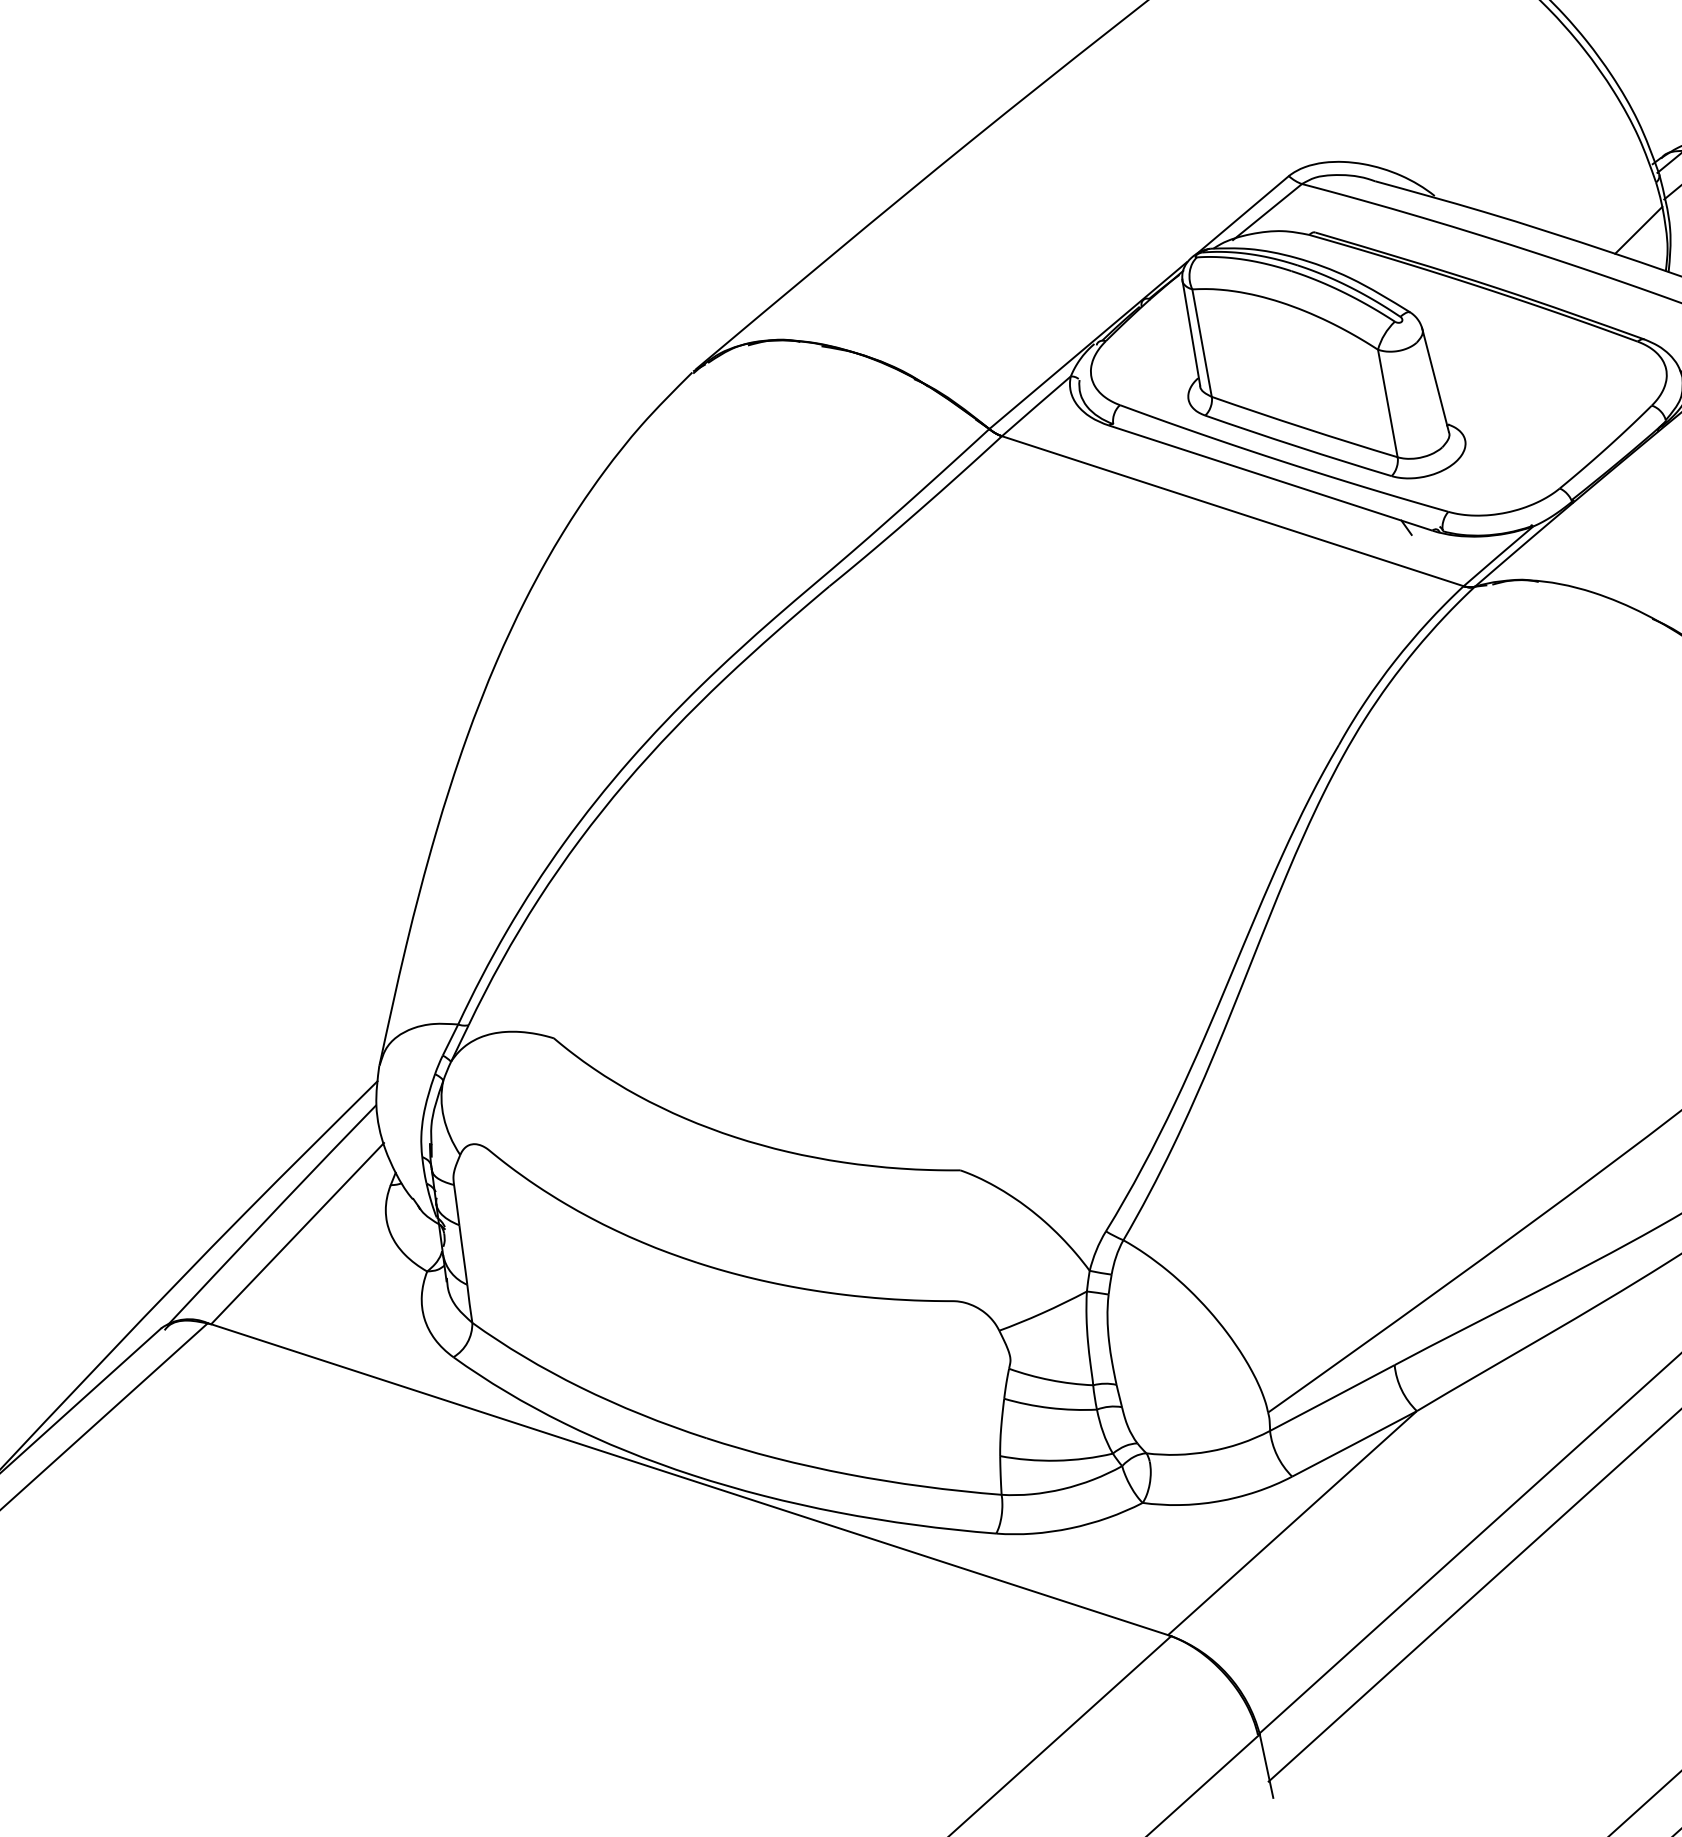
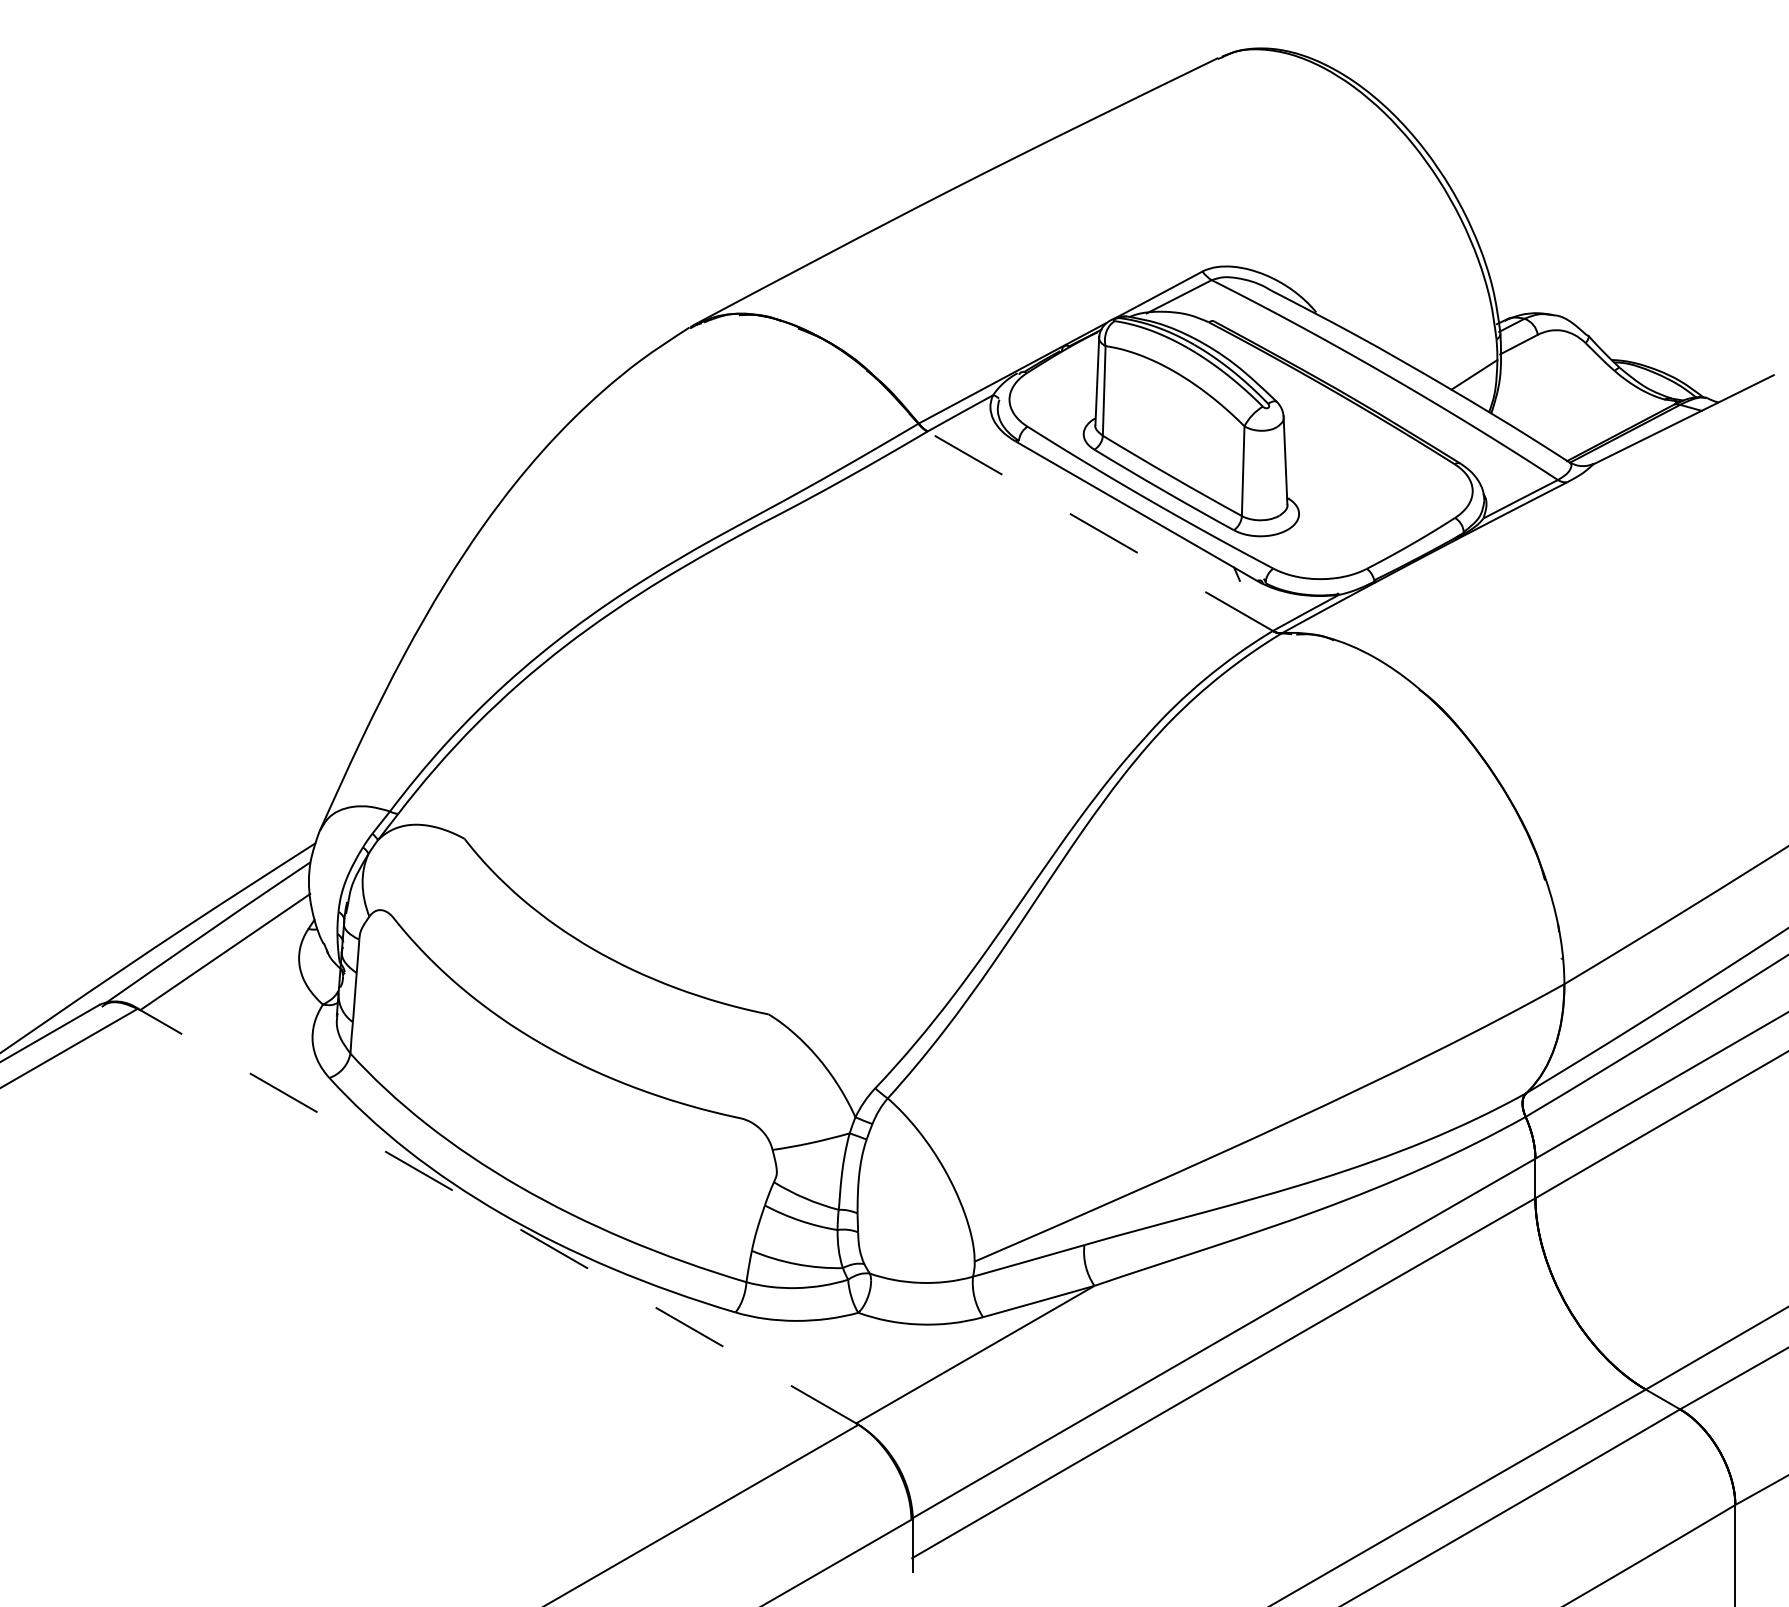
line: (1232, 511) -> (1099, 531), solid -> dashed
line: (688, 1479) -> (497, 1216), solid -> dashed

